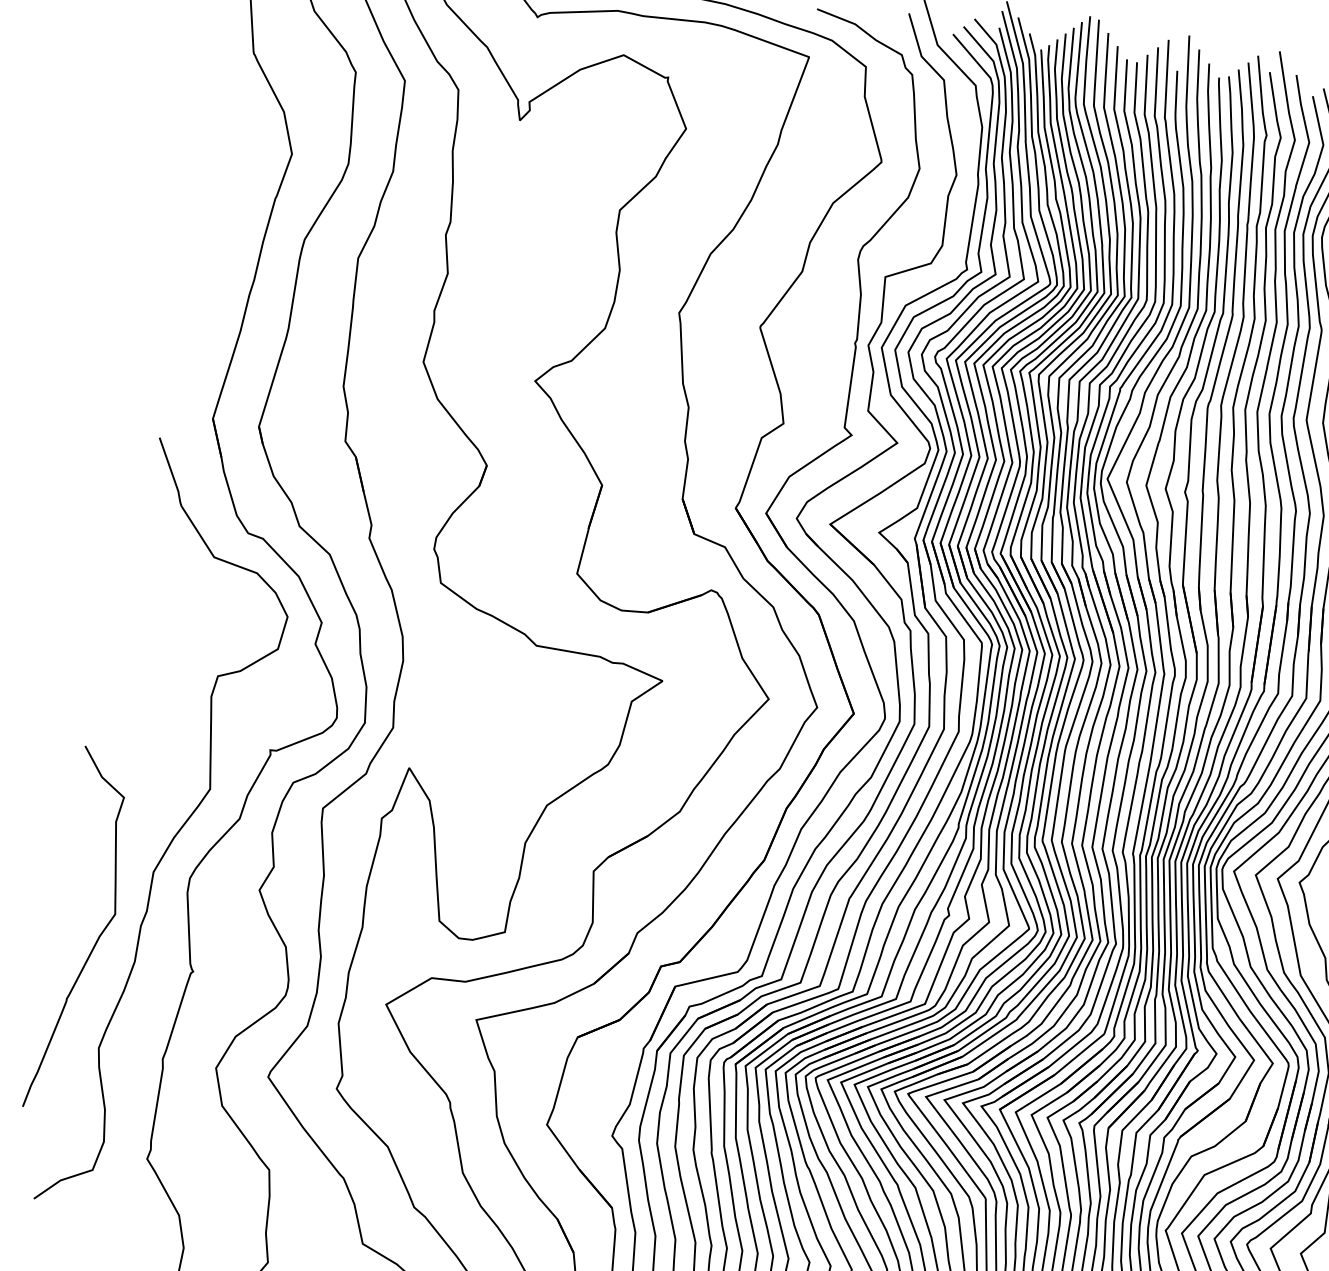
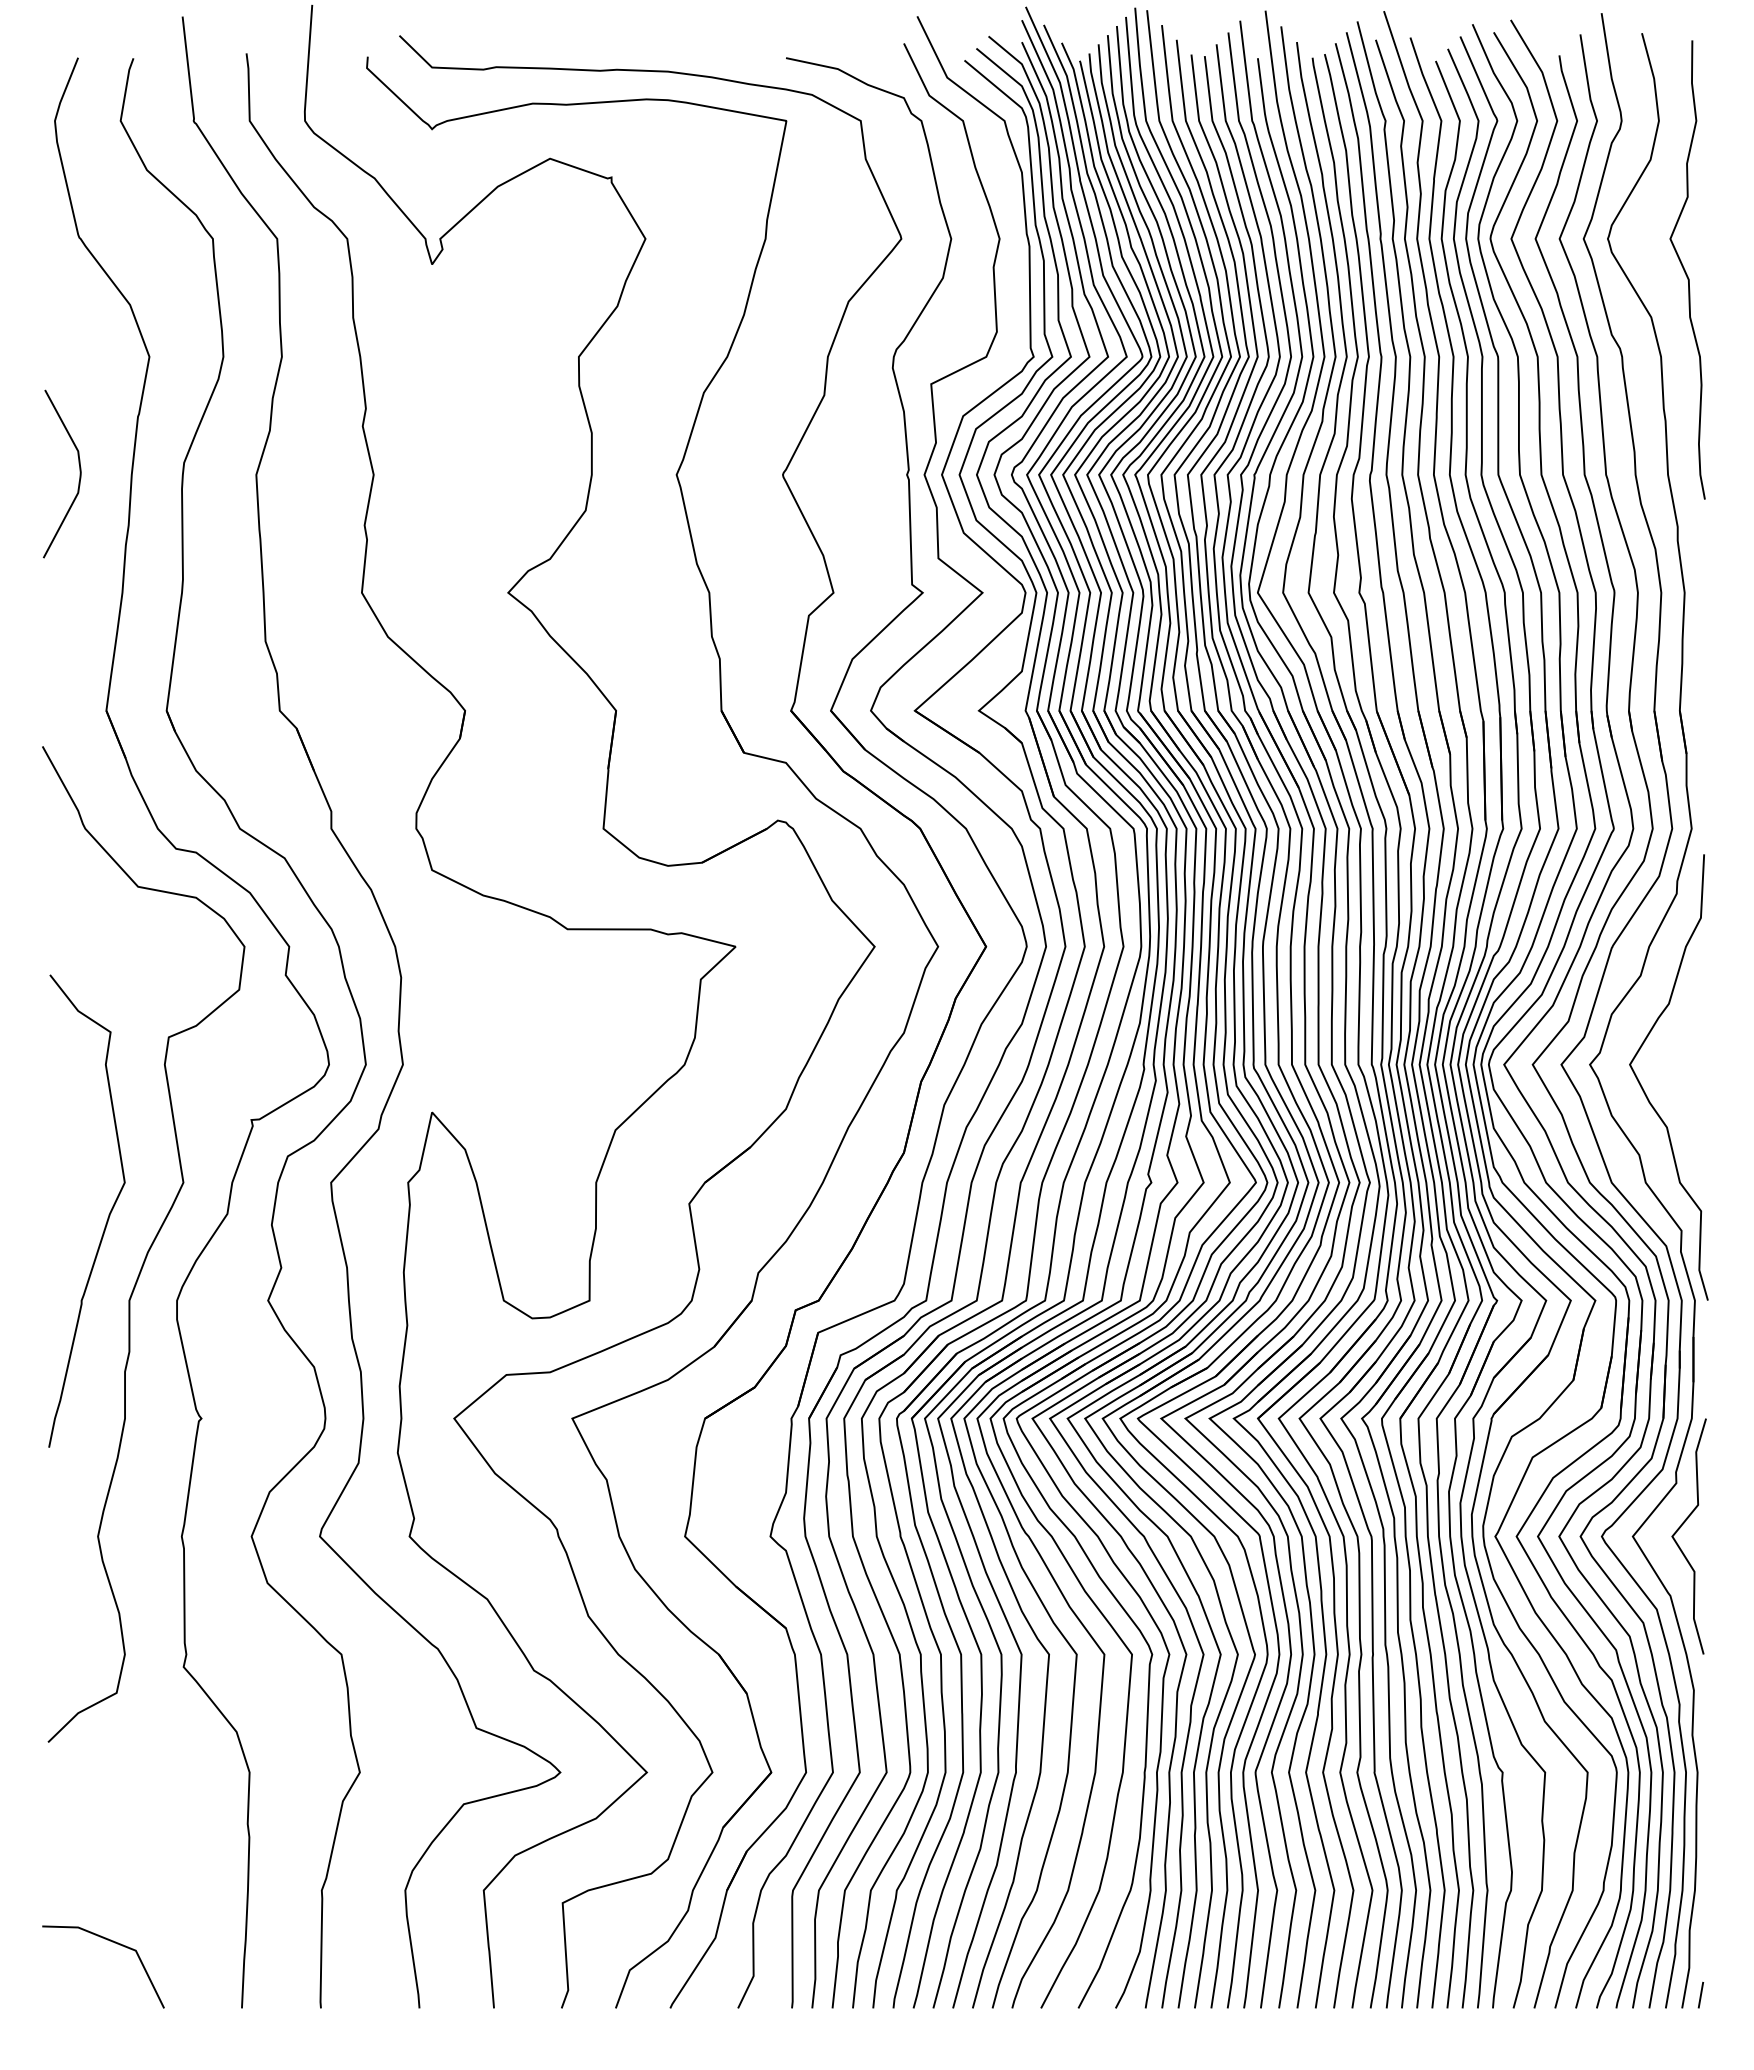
curve: (223, 234) -> (79, 473), added
curve: (97, 938) -> (107, 1217), moved

